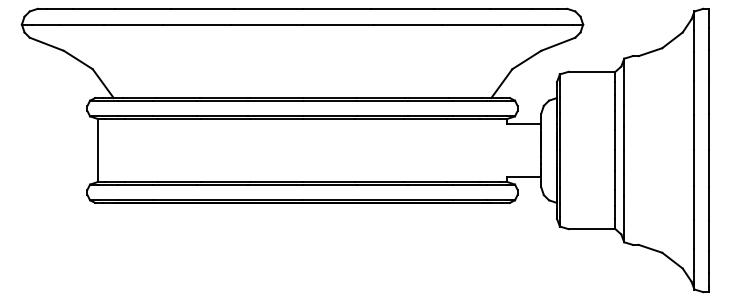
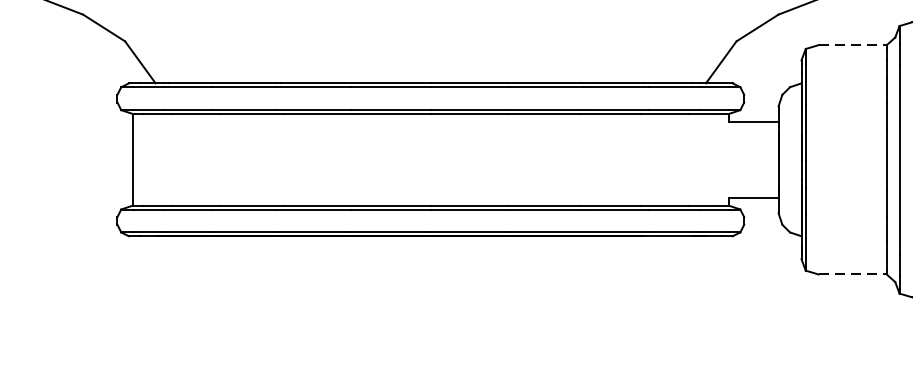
line: (592, 71) -> (853, 44), solid -> dashed
line: (592, 229) -> (853, 274), solid -> dashed

